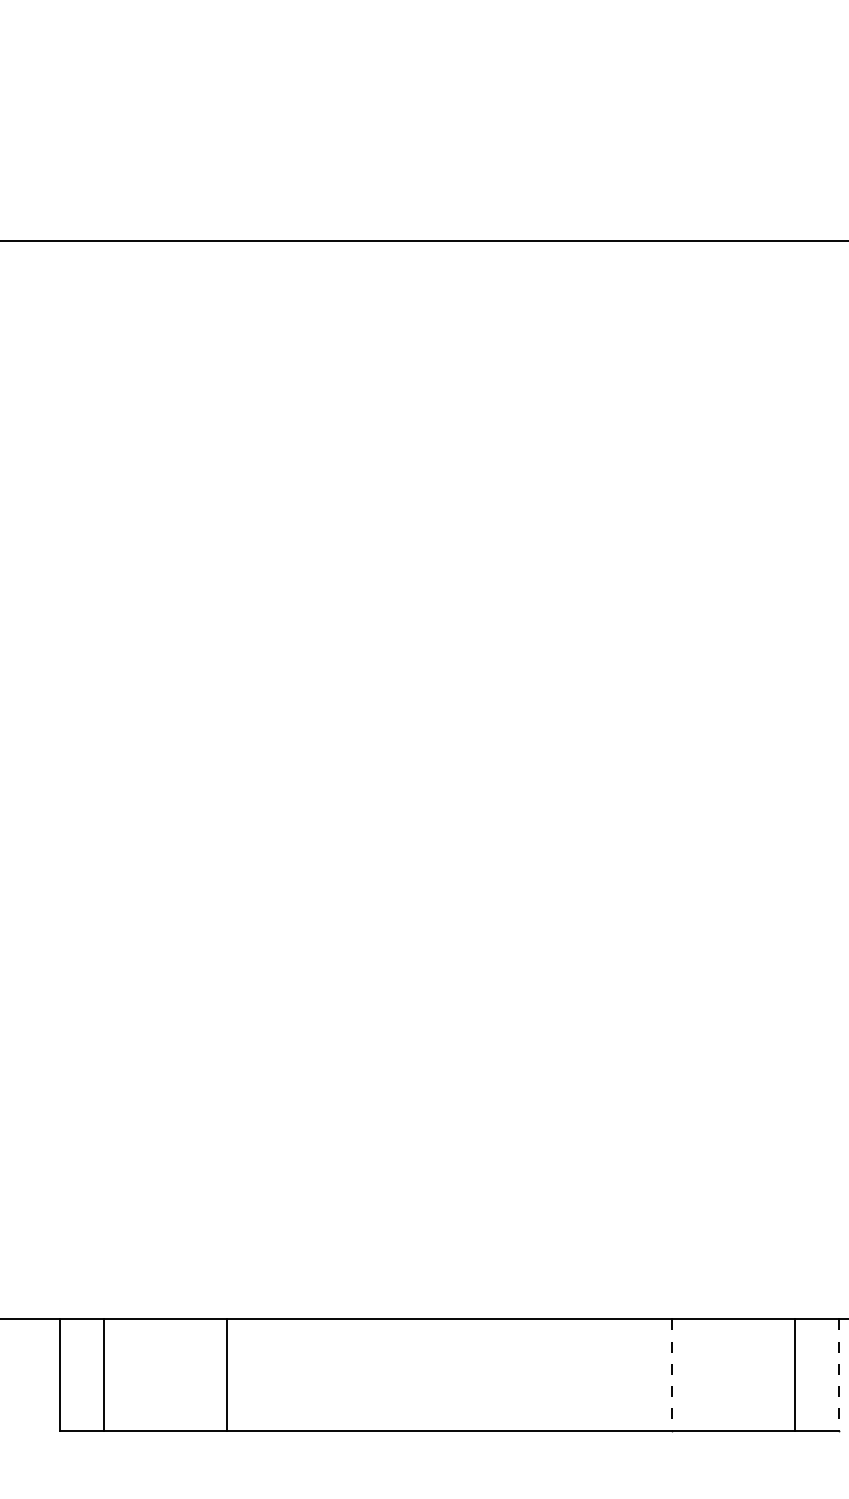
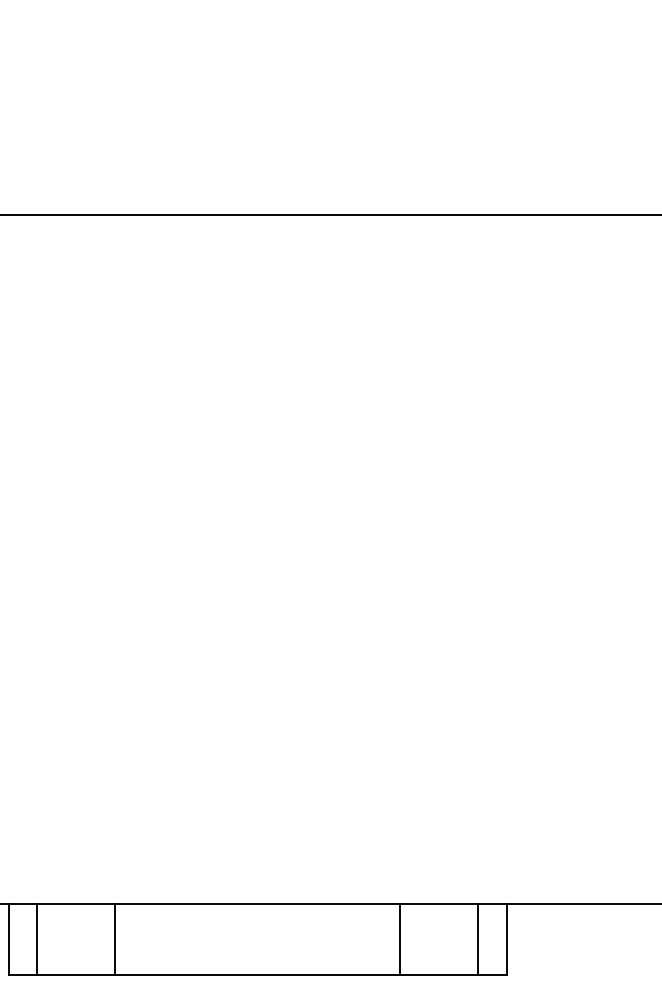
line: (673, 1375) -> (400, 939), dashed -> solid
line: (838, 1375) -> (506, 939), dashed -> solid

